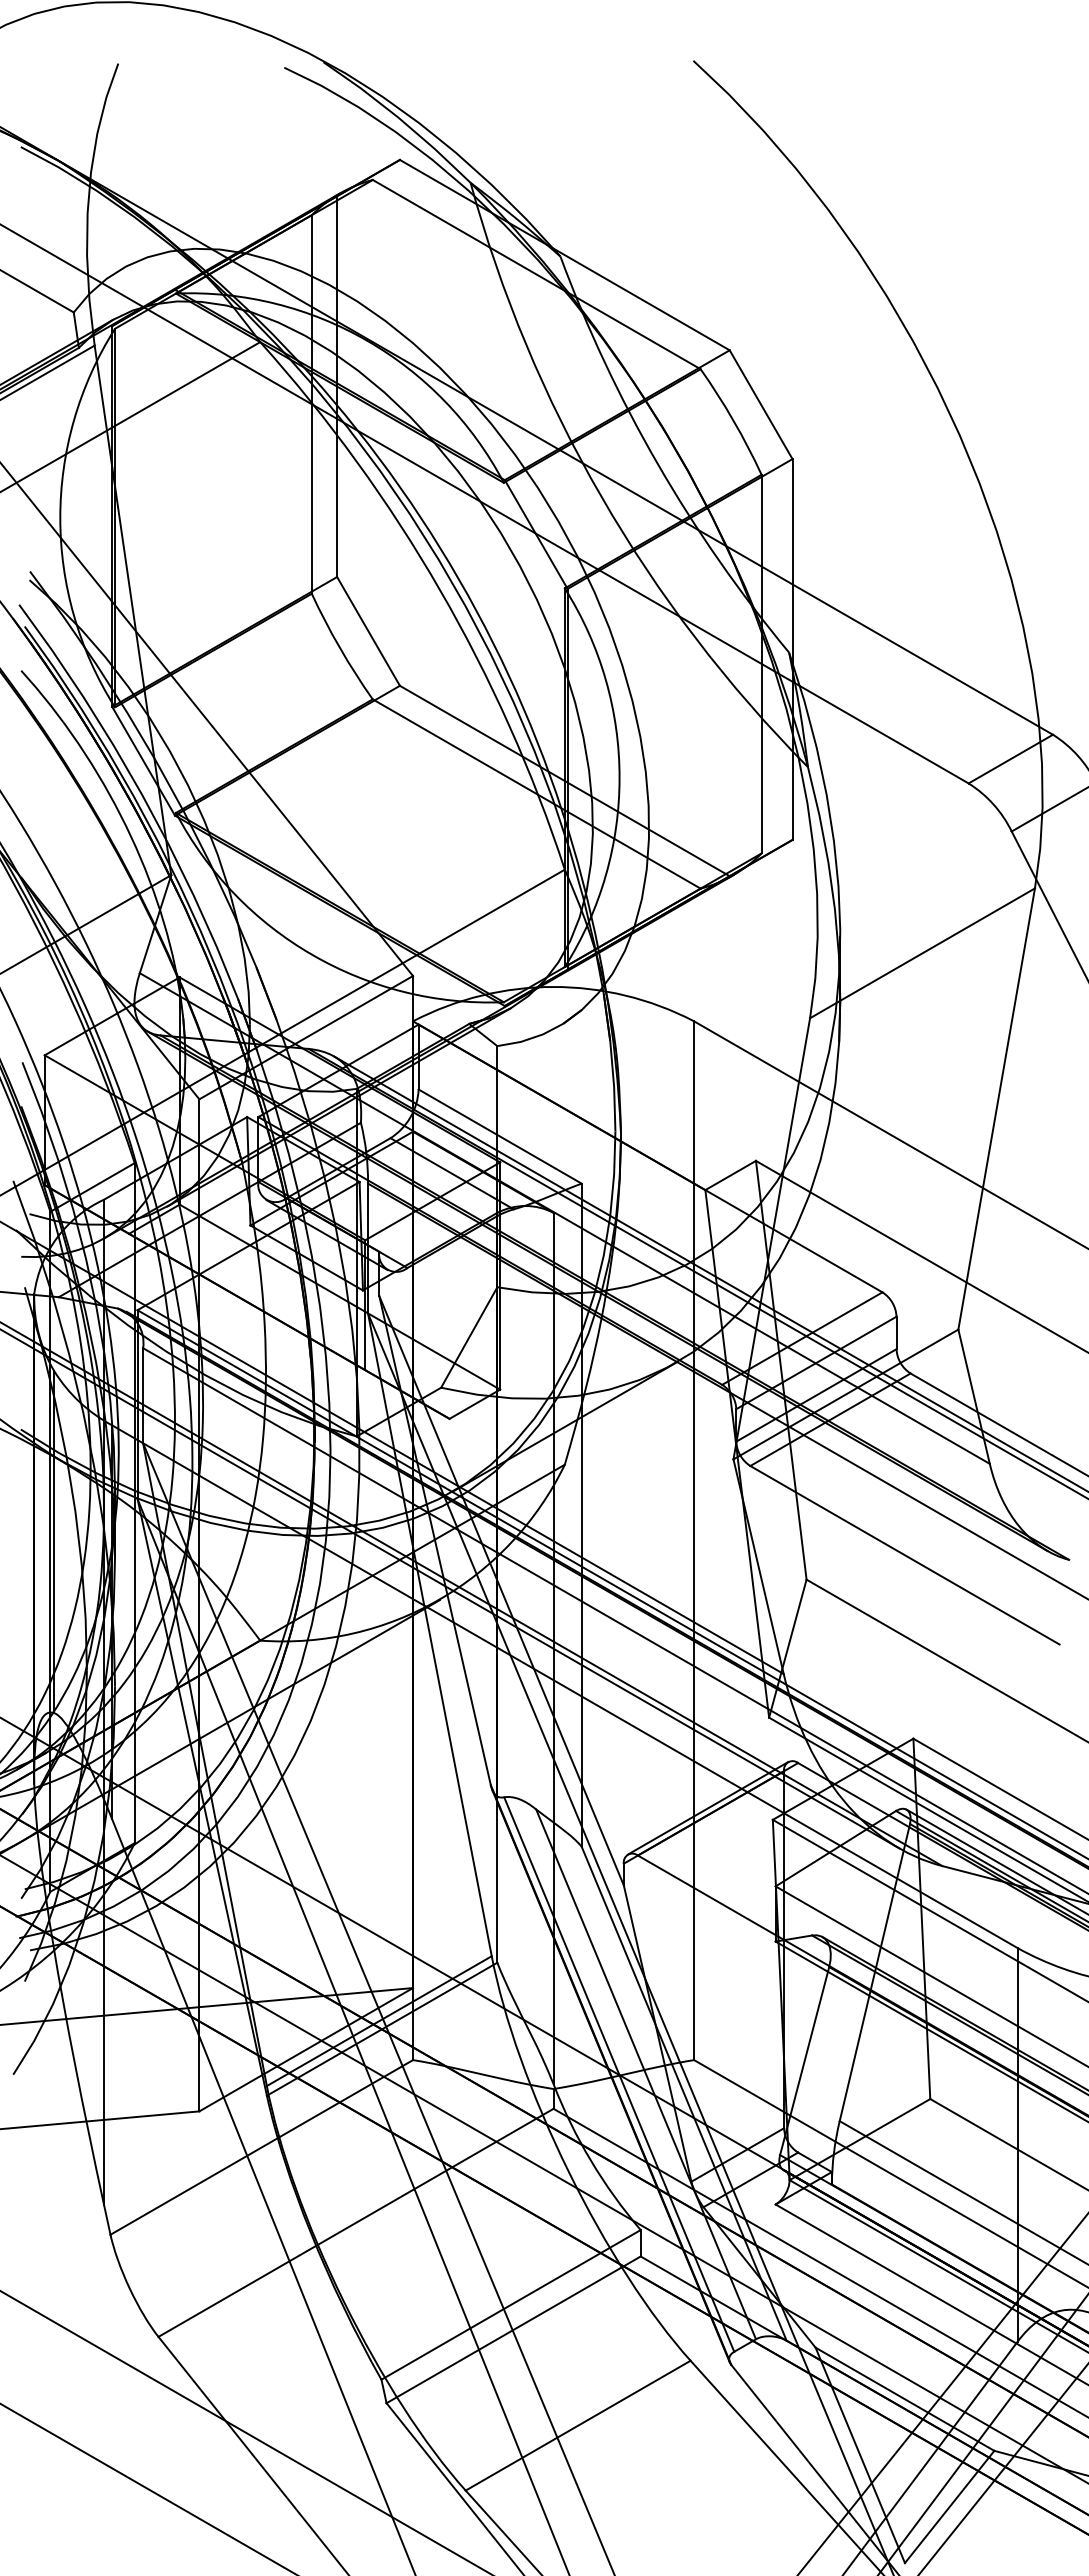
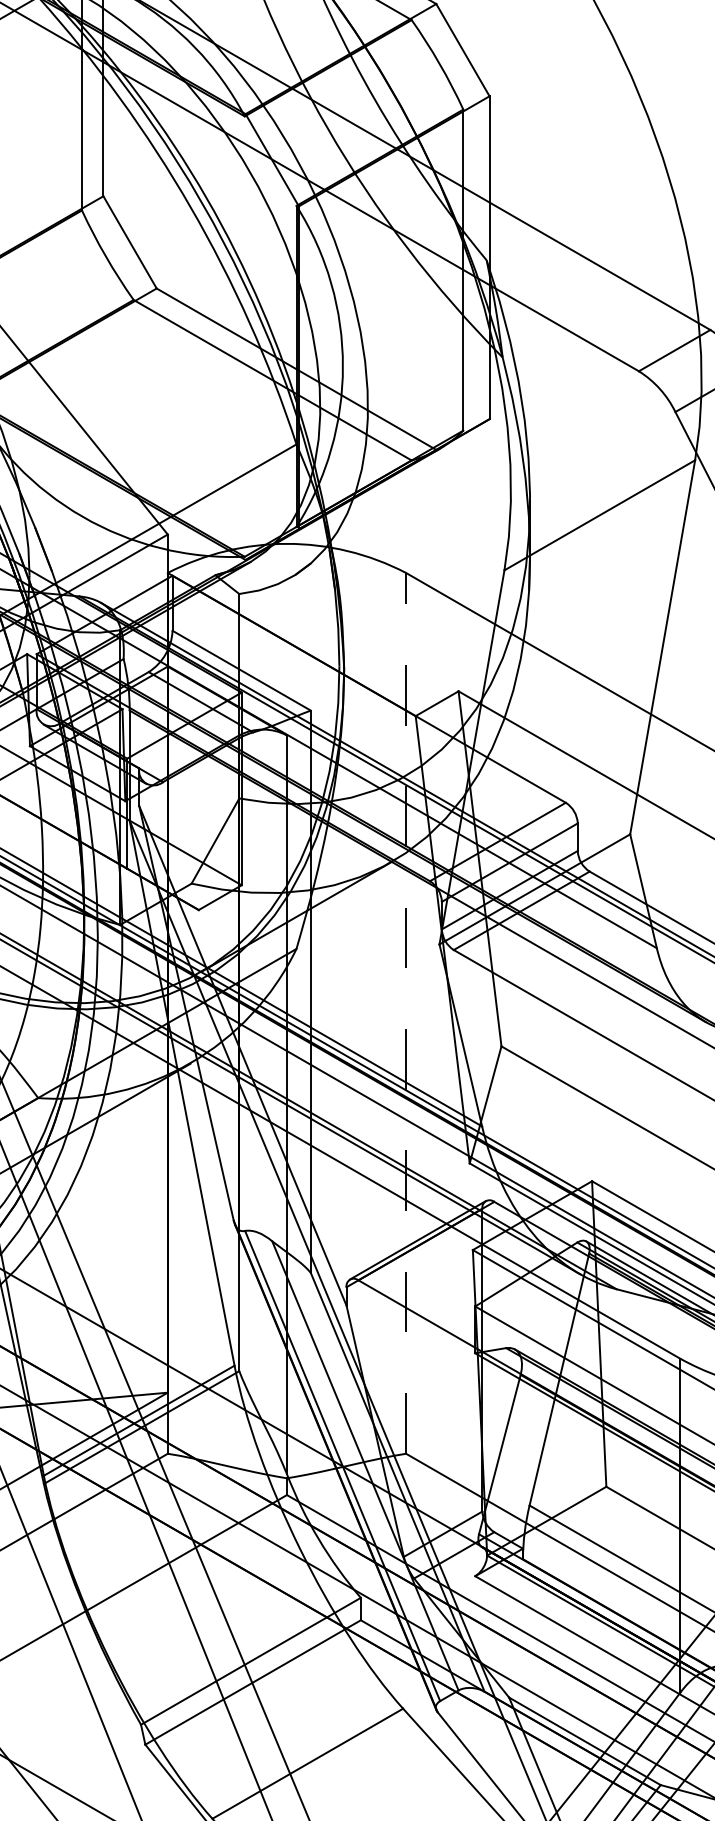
line: (694, 1540) -> (406, 1013), solid -> dashed

